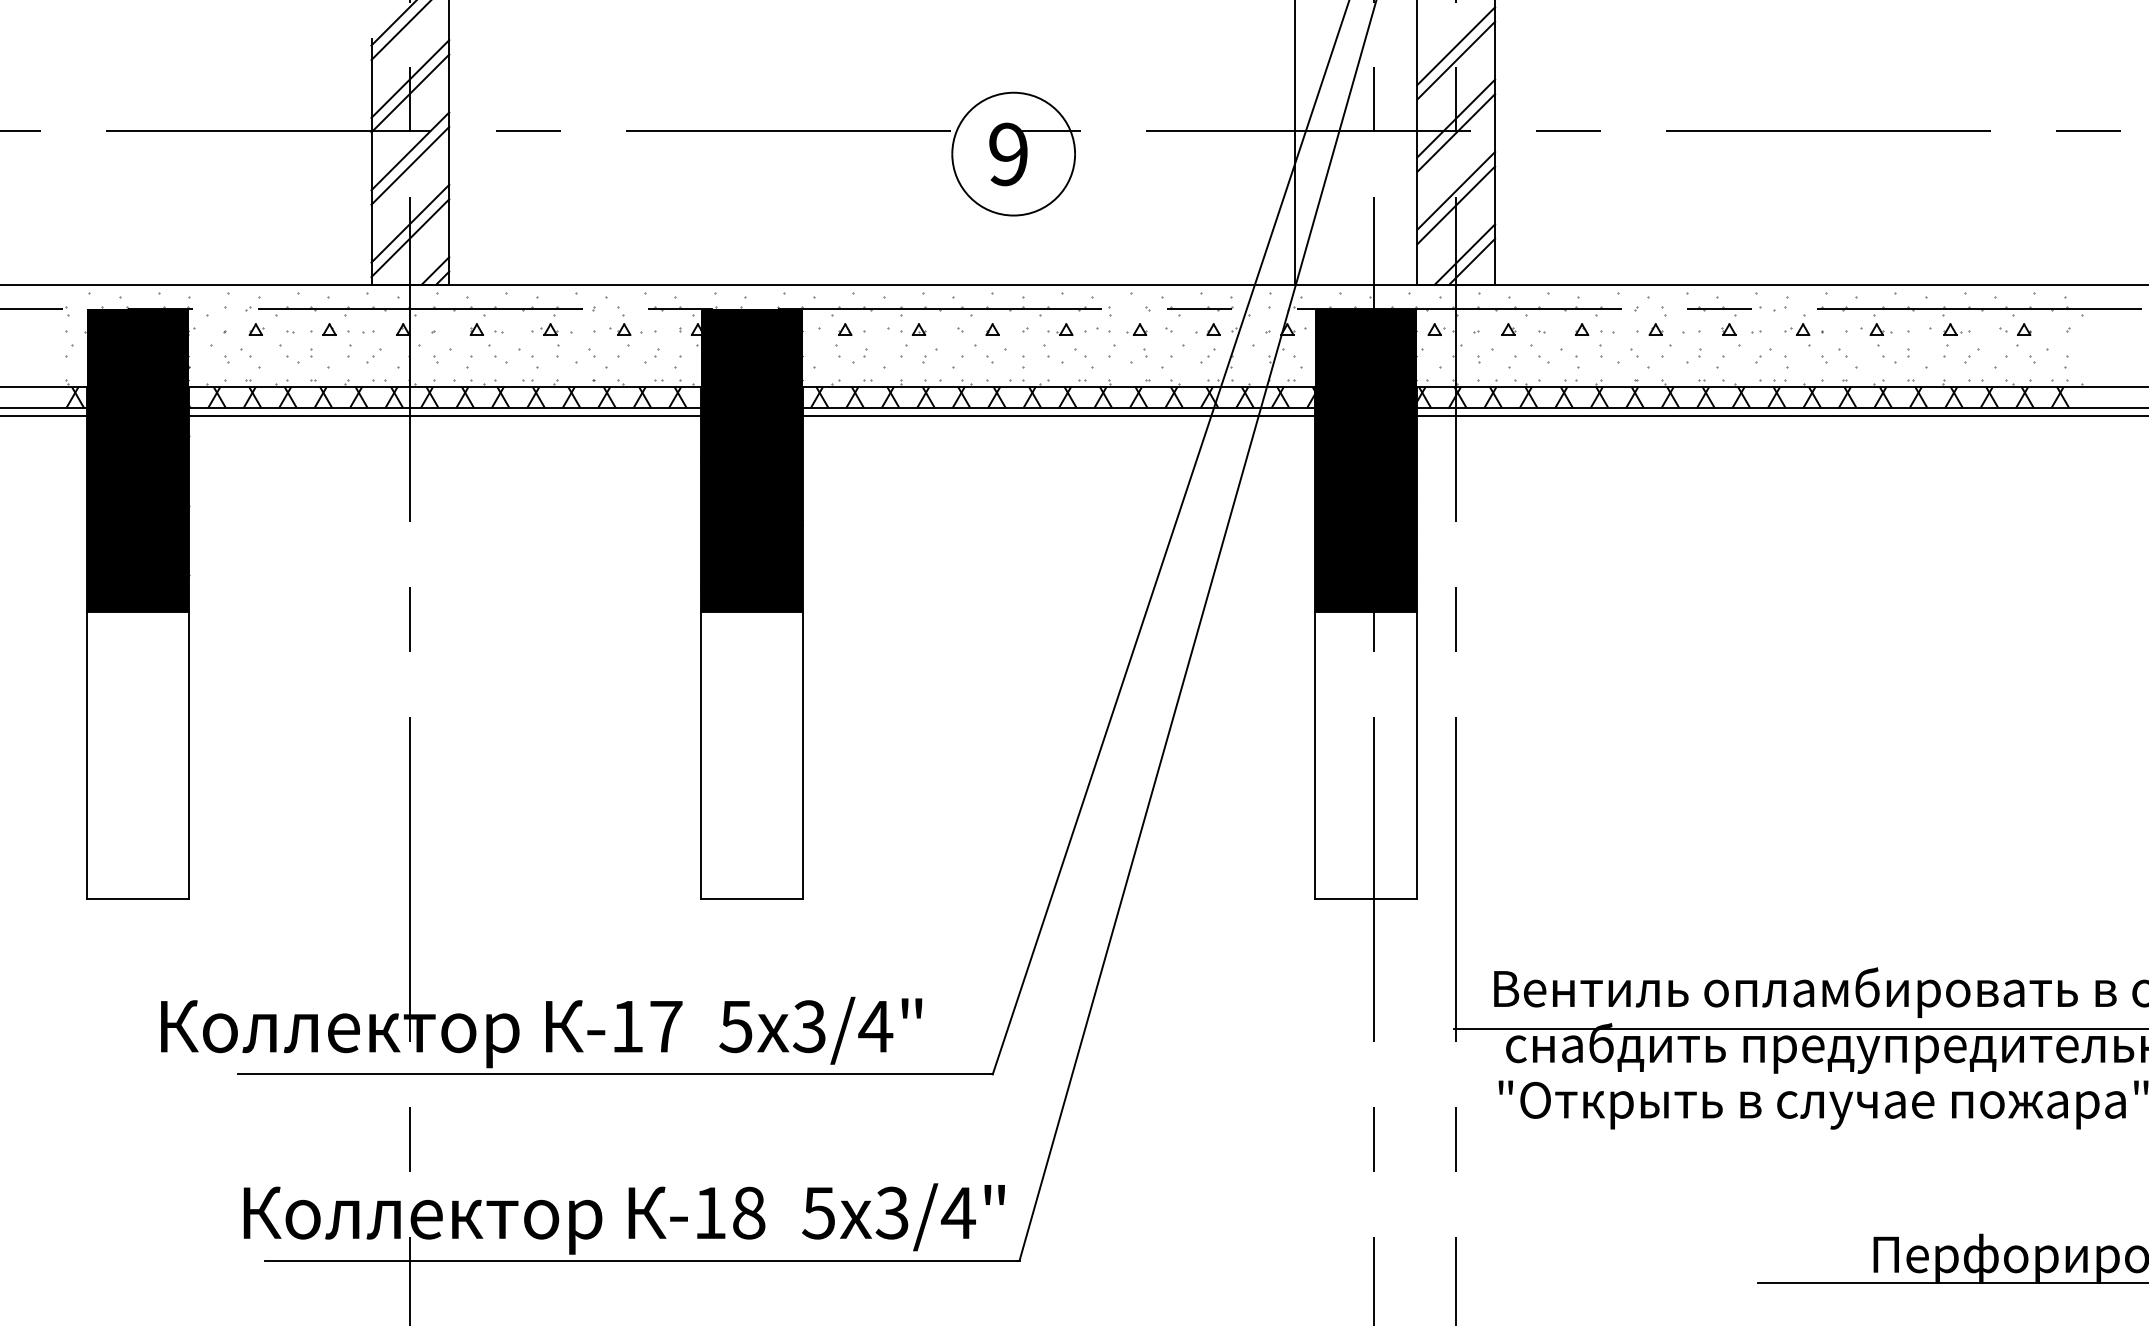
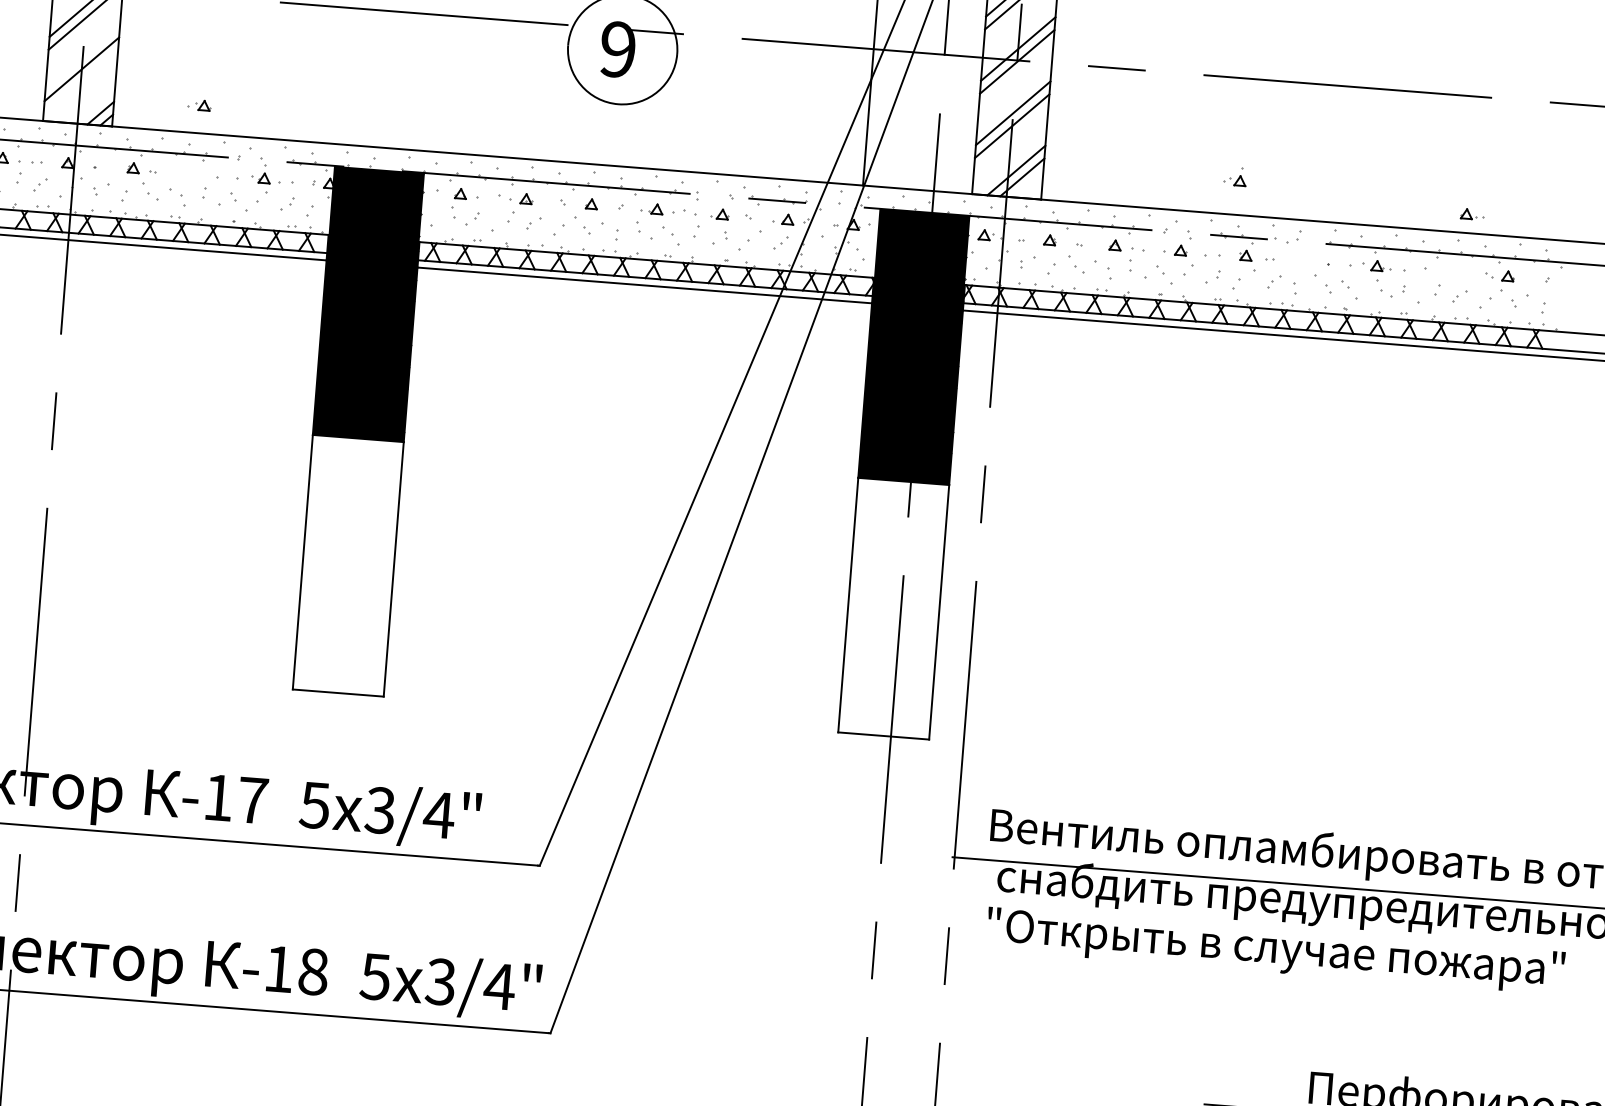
line: (410, 238) -> (80, 82), removed
part: (1797, 324) -> (1235, 176), moved
part: (544, 329) -> (198, 105), moved
part: (1956, 329) -> (1472, 214), moved

